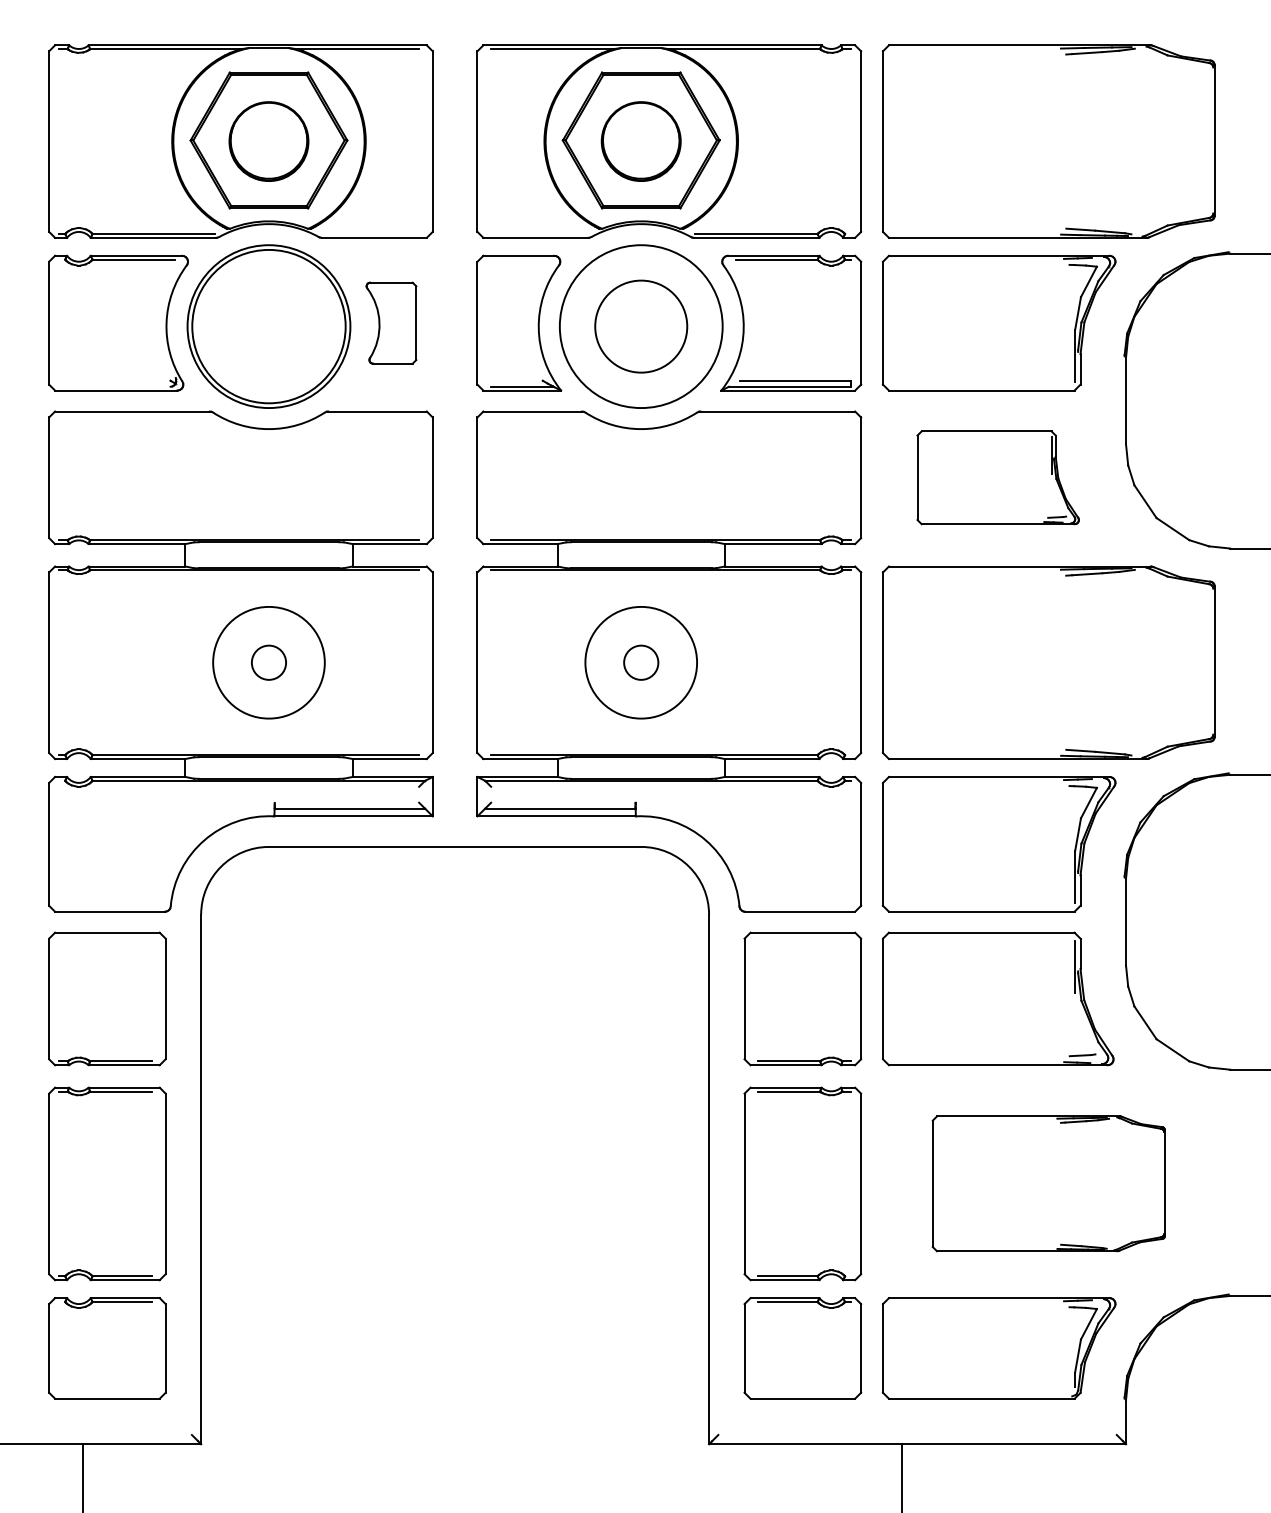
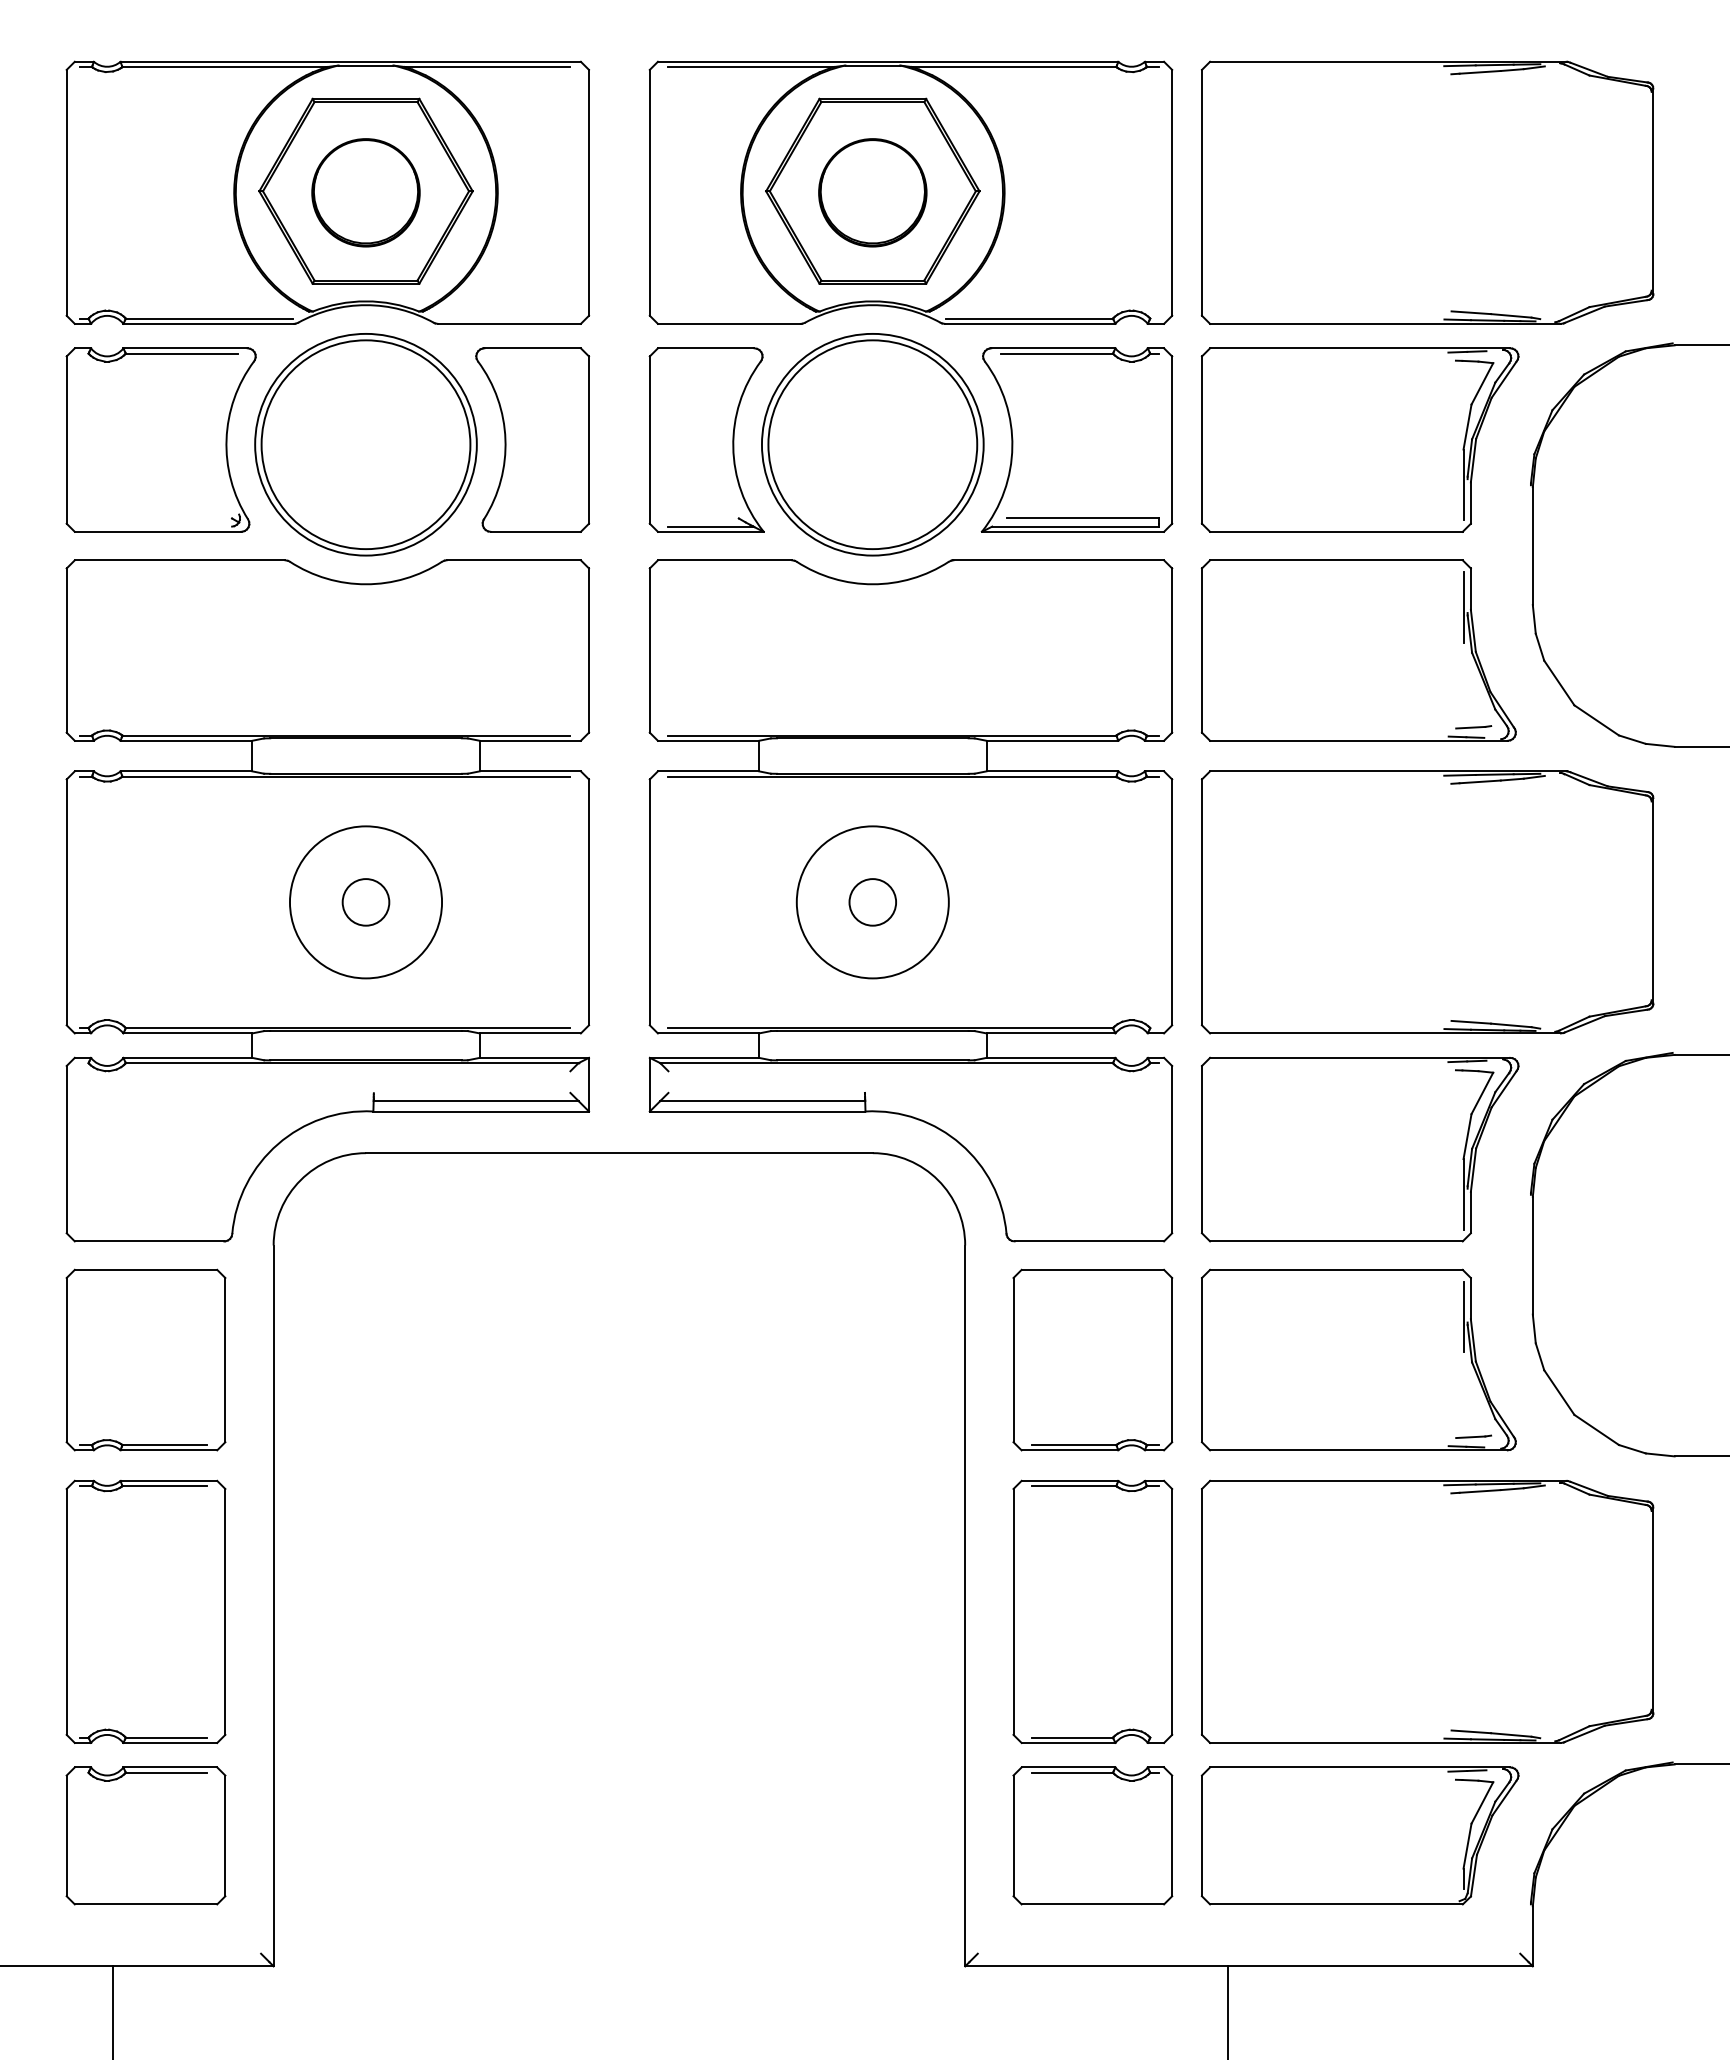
part: (391, 322) -> (532, 439), size x1.67
circle: (641, 326) -> (872, 444), size x1.67
part: (997, 477) -> (1358, 650), size x1.43
part: (1048, 1183) -> (1427, 1611), size x1.43

